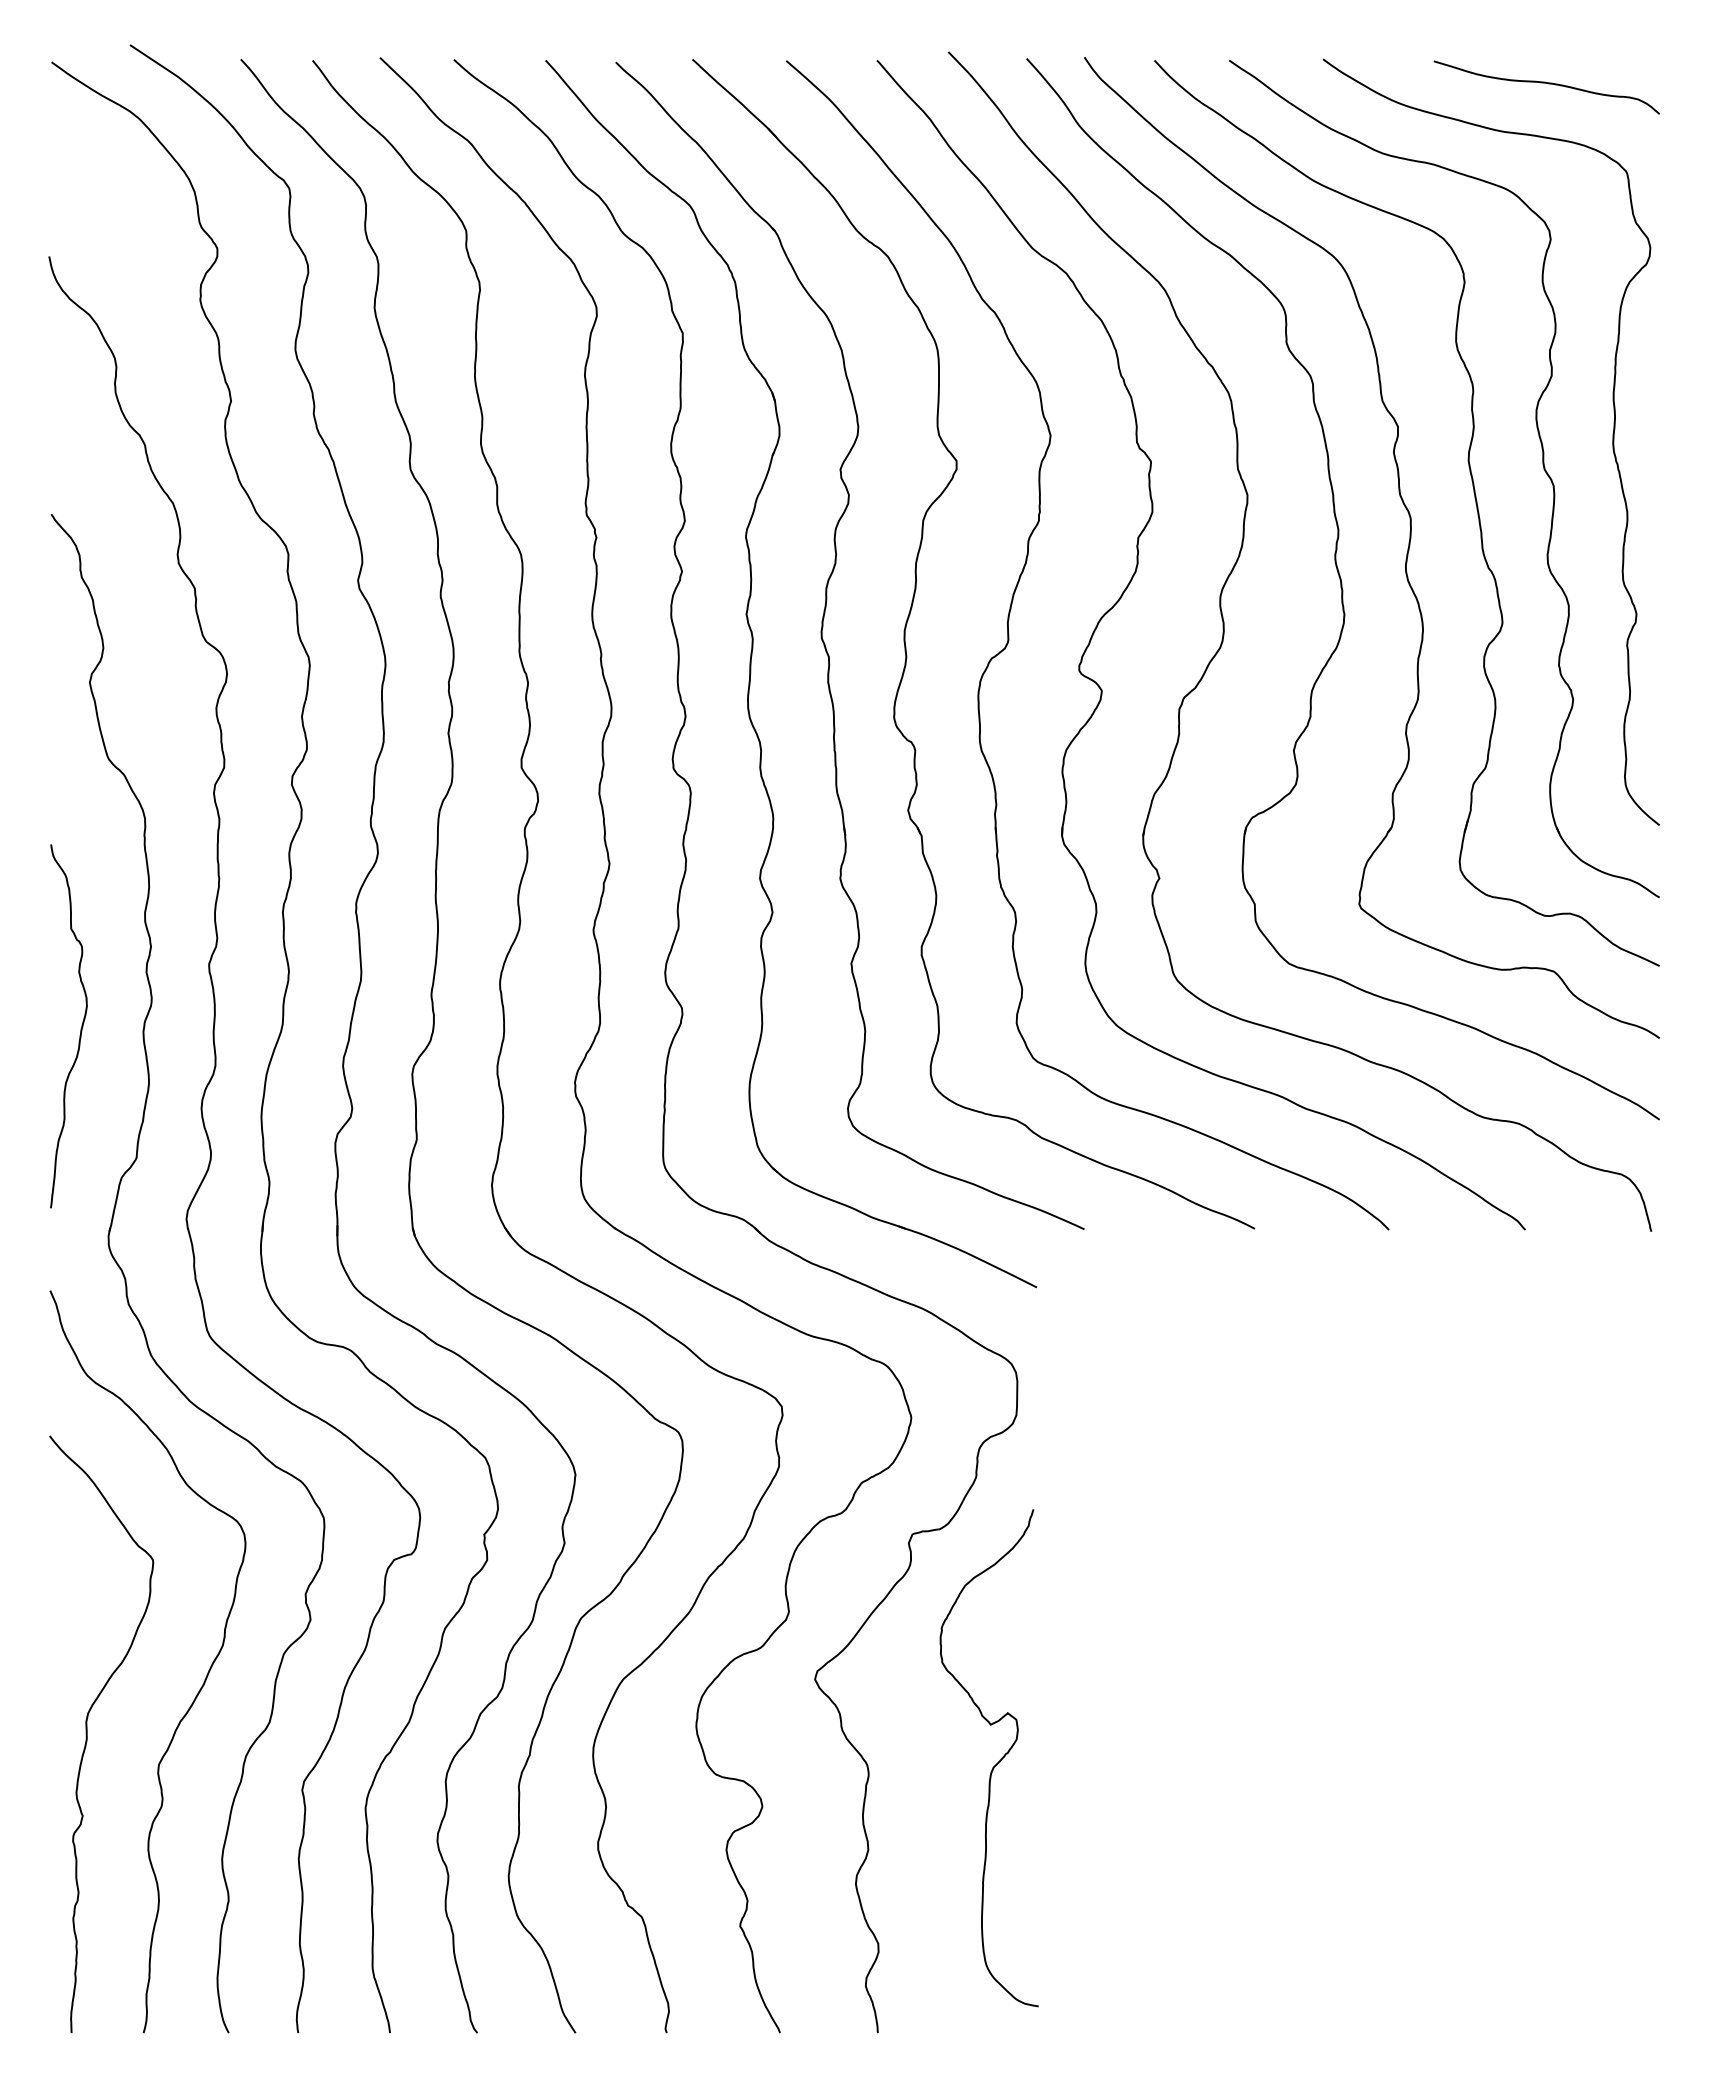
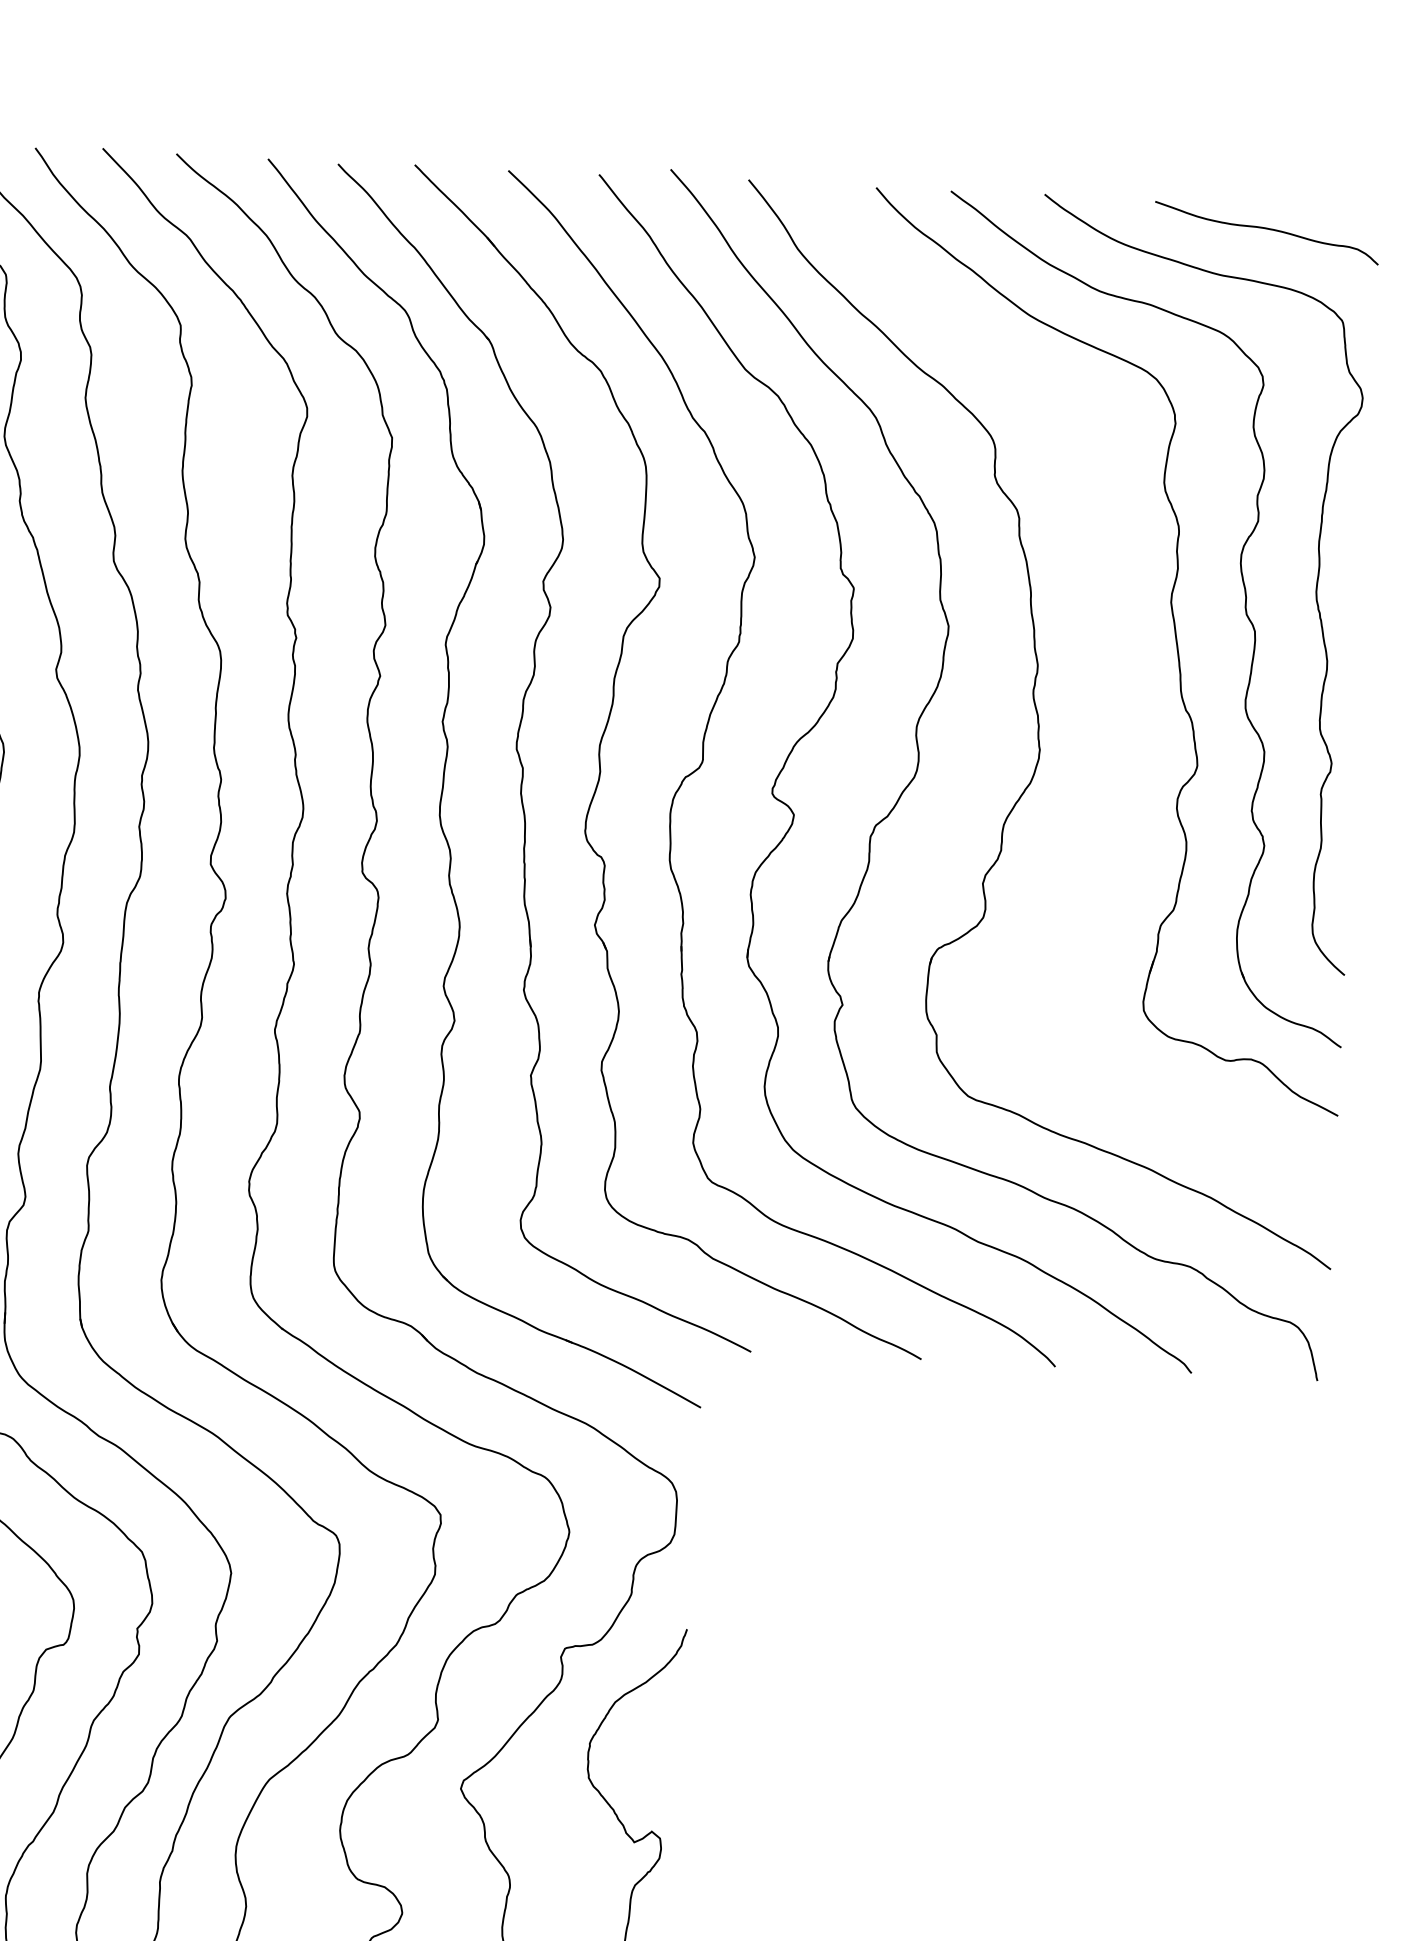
part: (1406, 553) -> (1104, 692), removed

